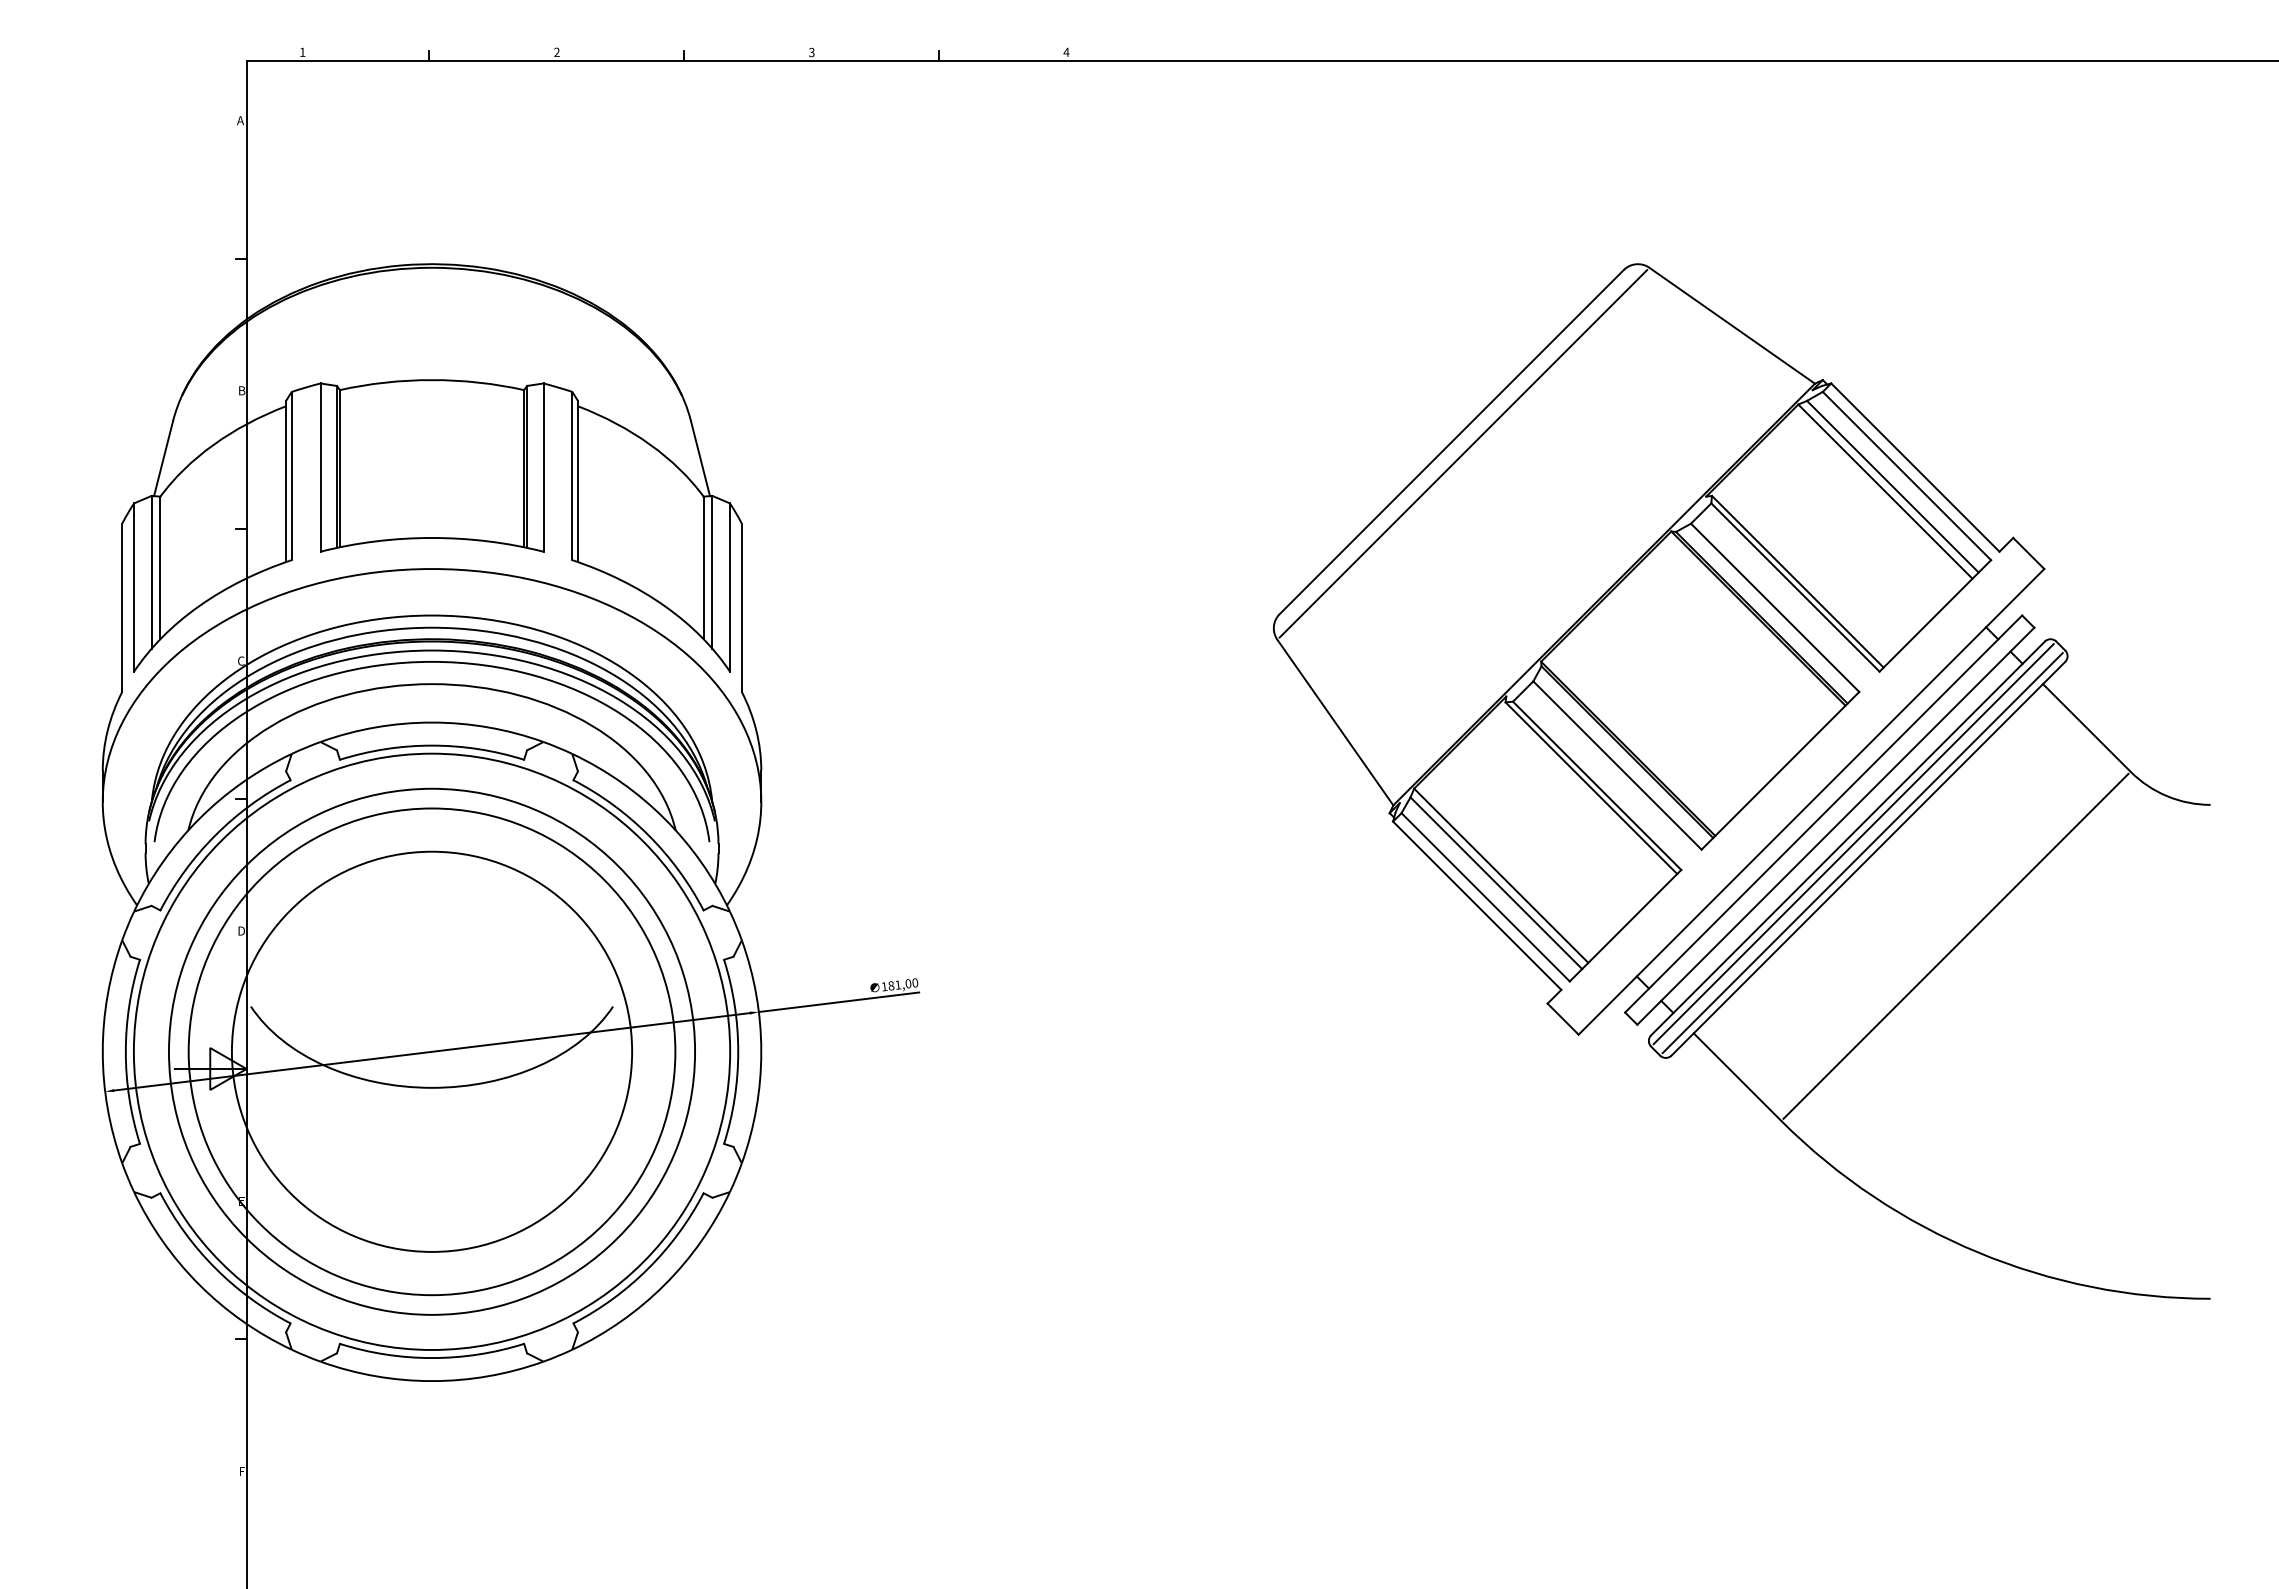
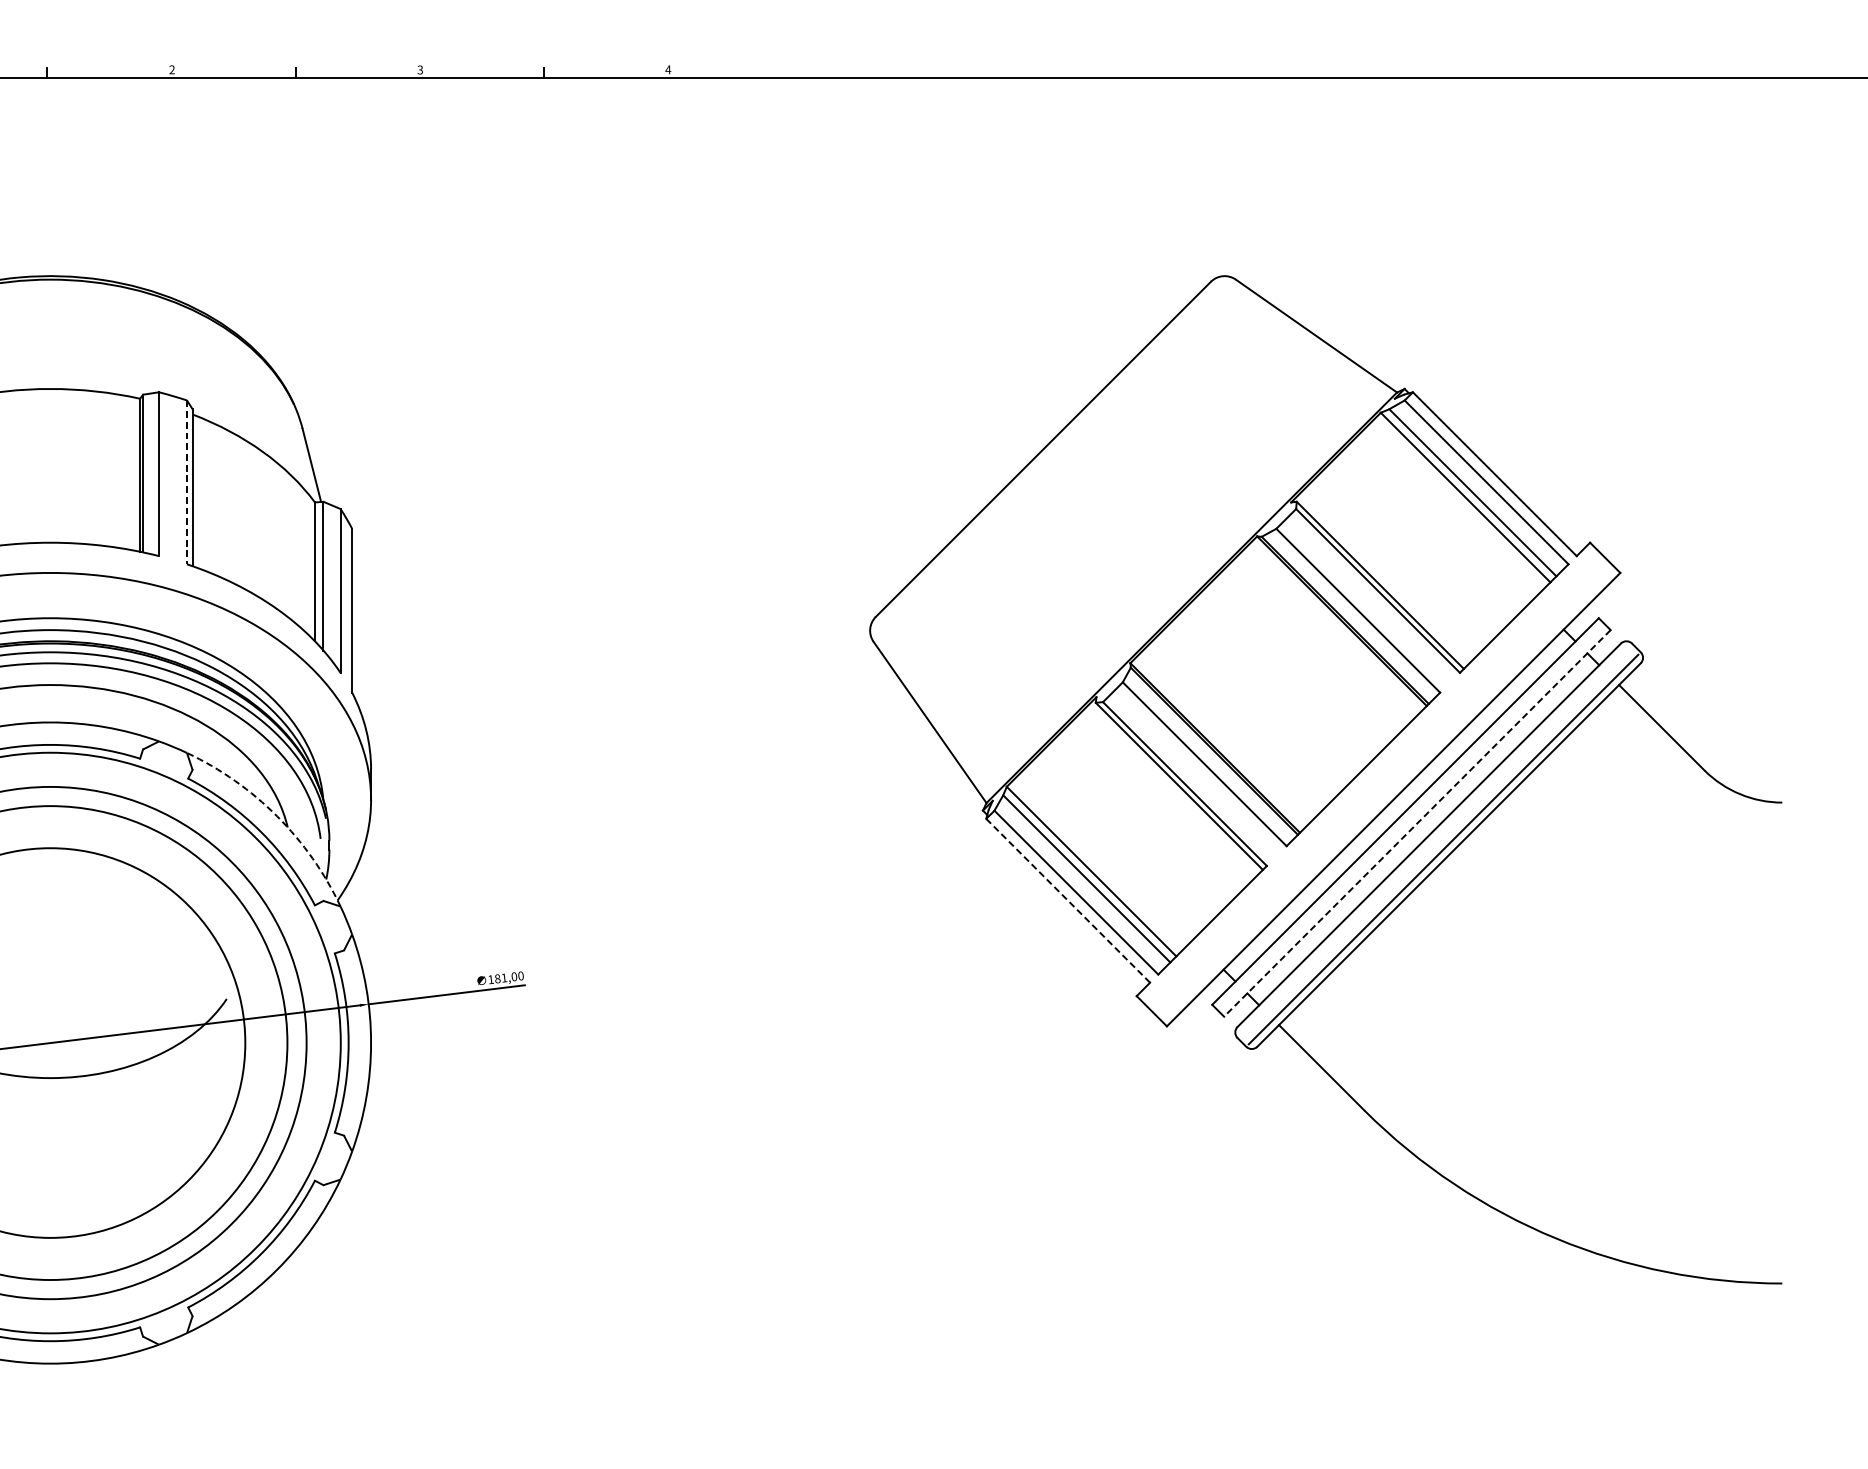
line: (1463, 453) -> (1054, 460), removed
line: (572, 476) -> (187, 482), solid -> dashed
arc: (664, 819) -> (276, 816), solid -> dashed
line: (1835, 826) -> (1417, 823), solid -> dashed
line: (1853, 844) -> (1434, 841), removed
line: (1477, 905) -> (1068, 900), solid -> dashed
line: (1955, 945) -> (1533, 939), removed

